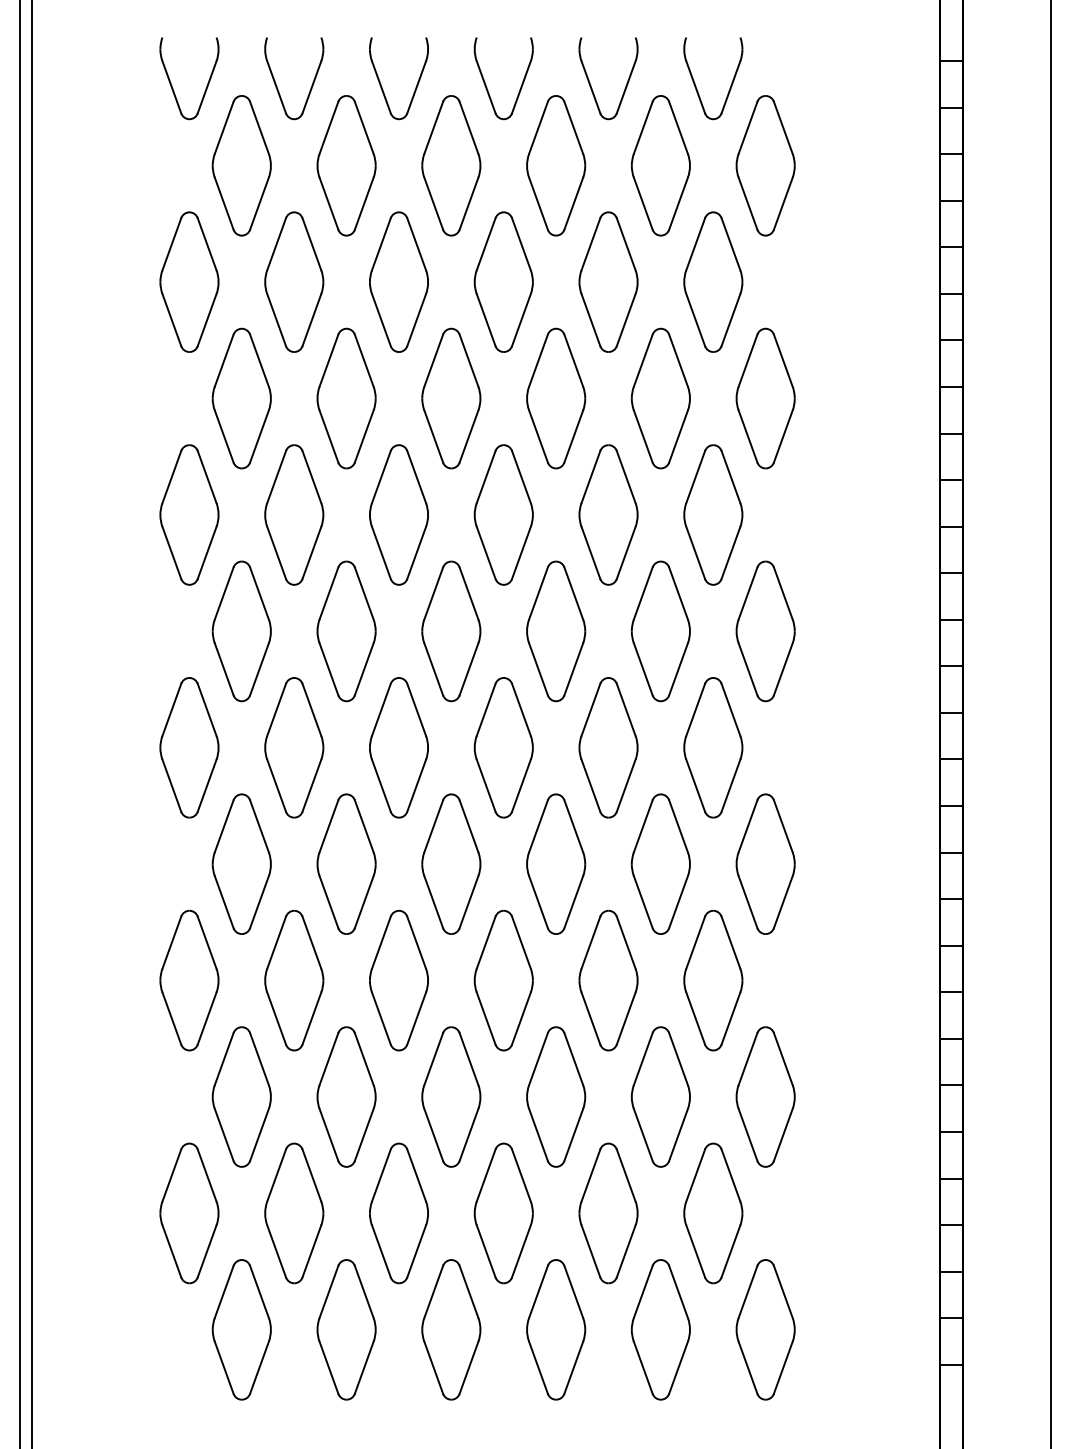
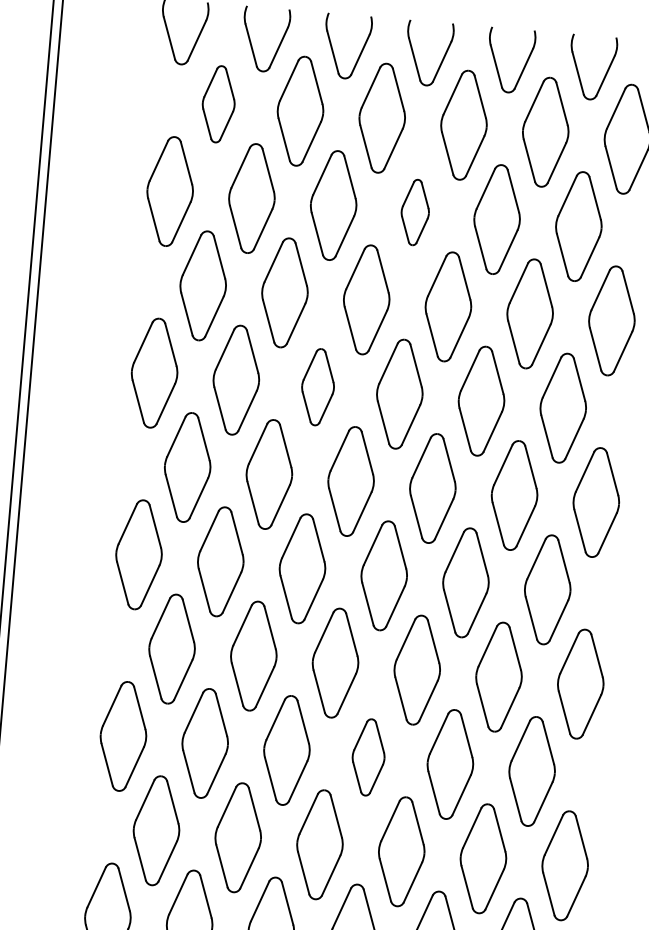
part: (241, 165) -> (218, 104), size x0.7
part: (503, 281) -> (415, 212), size x0.6
part: (398, 514) -> (317, 386), size x0.7
part: (503, 980) -> (368, 757), size x0.7

